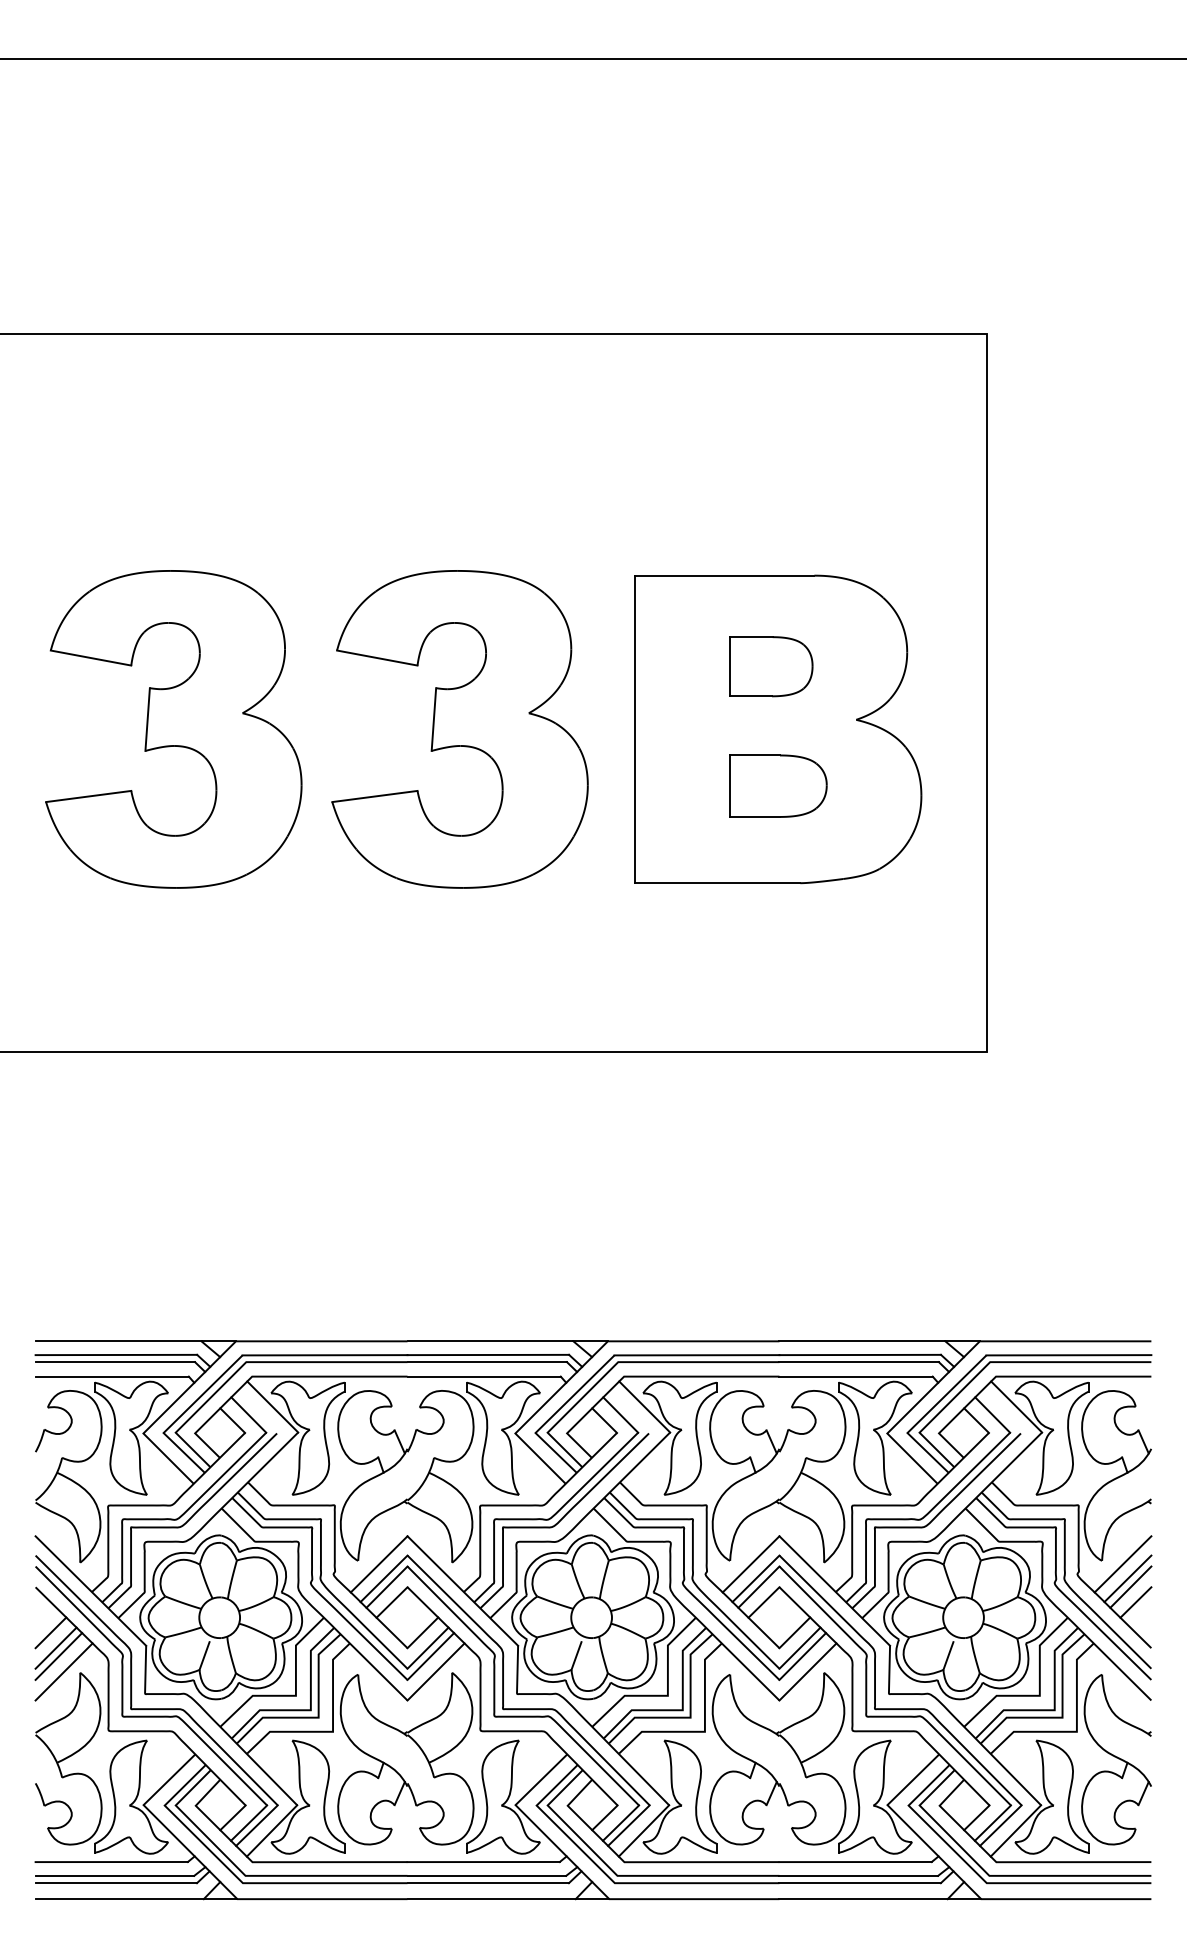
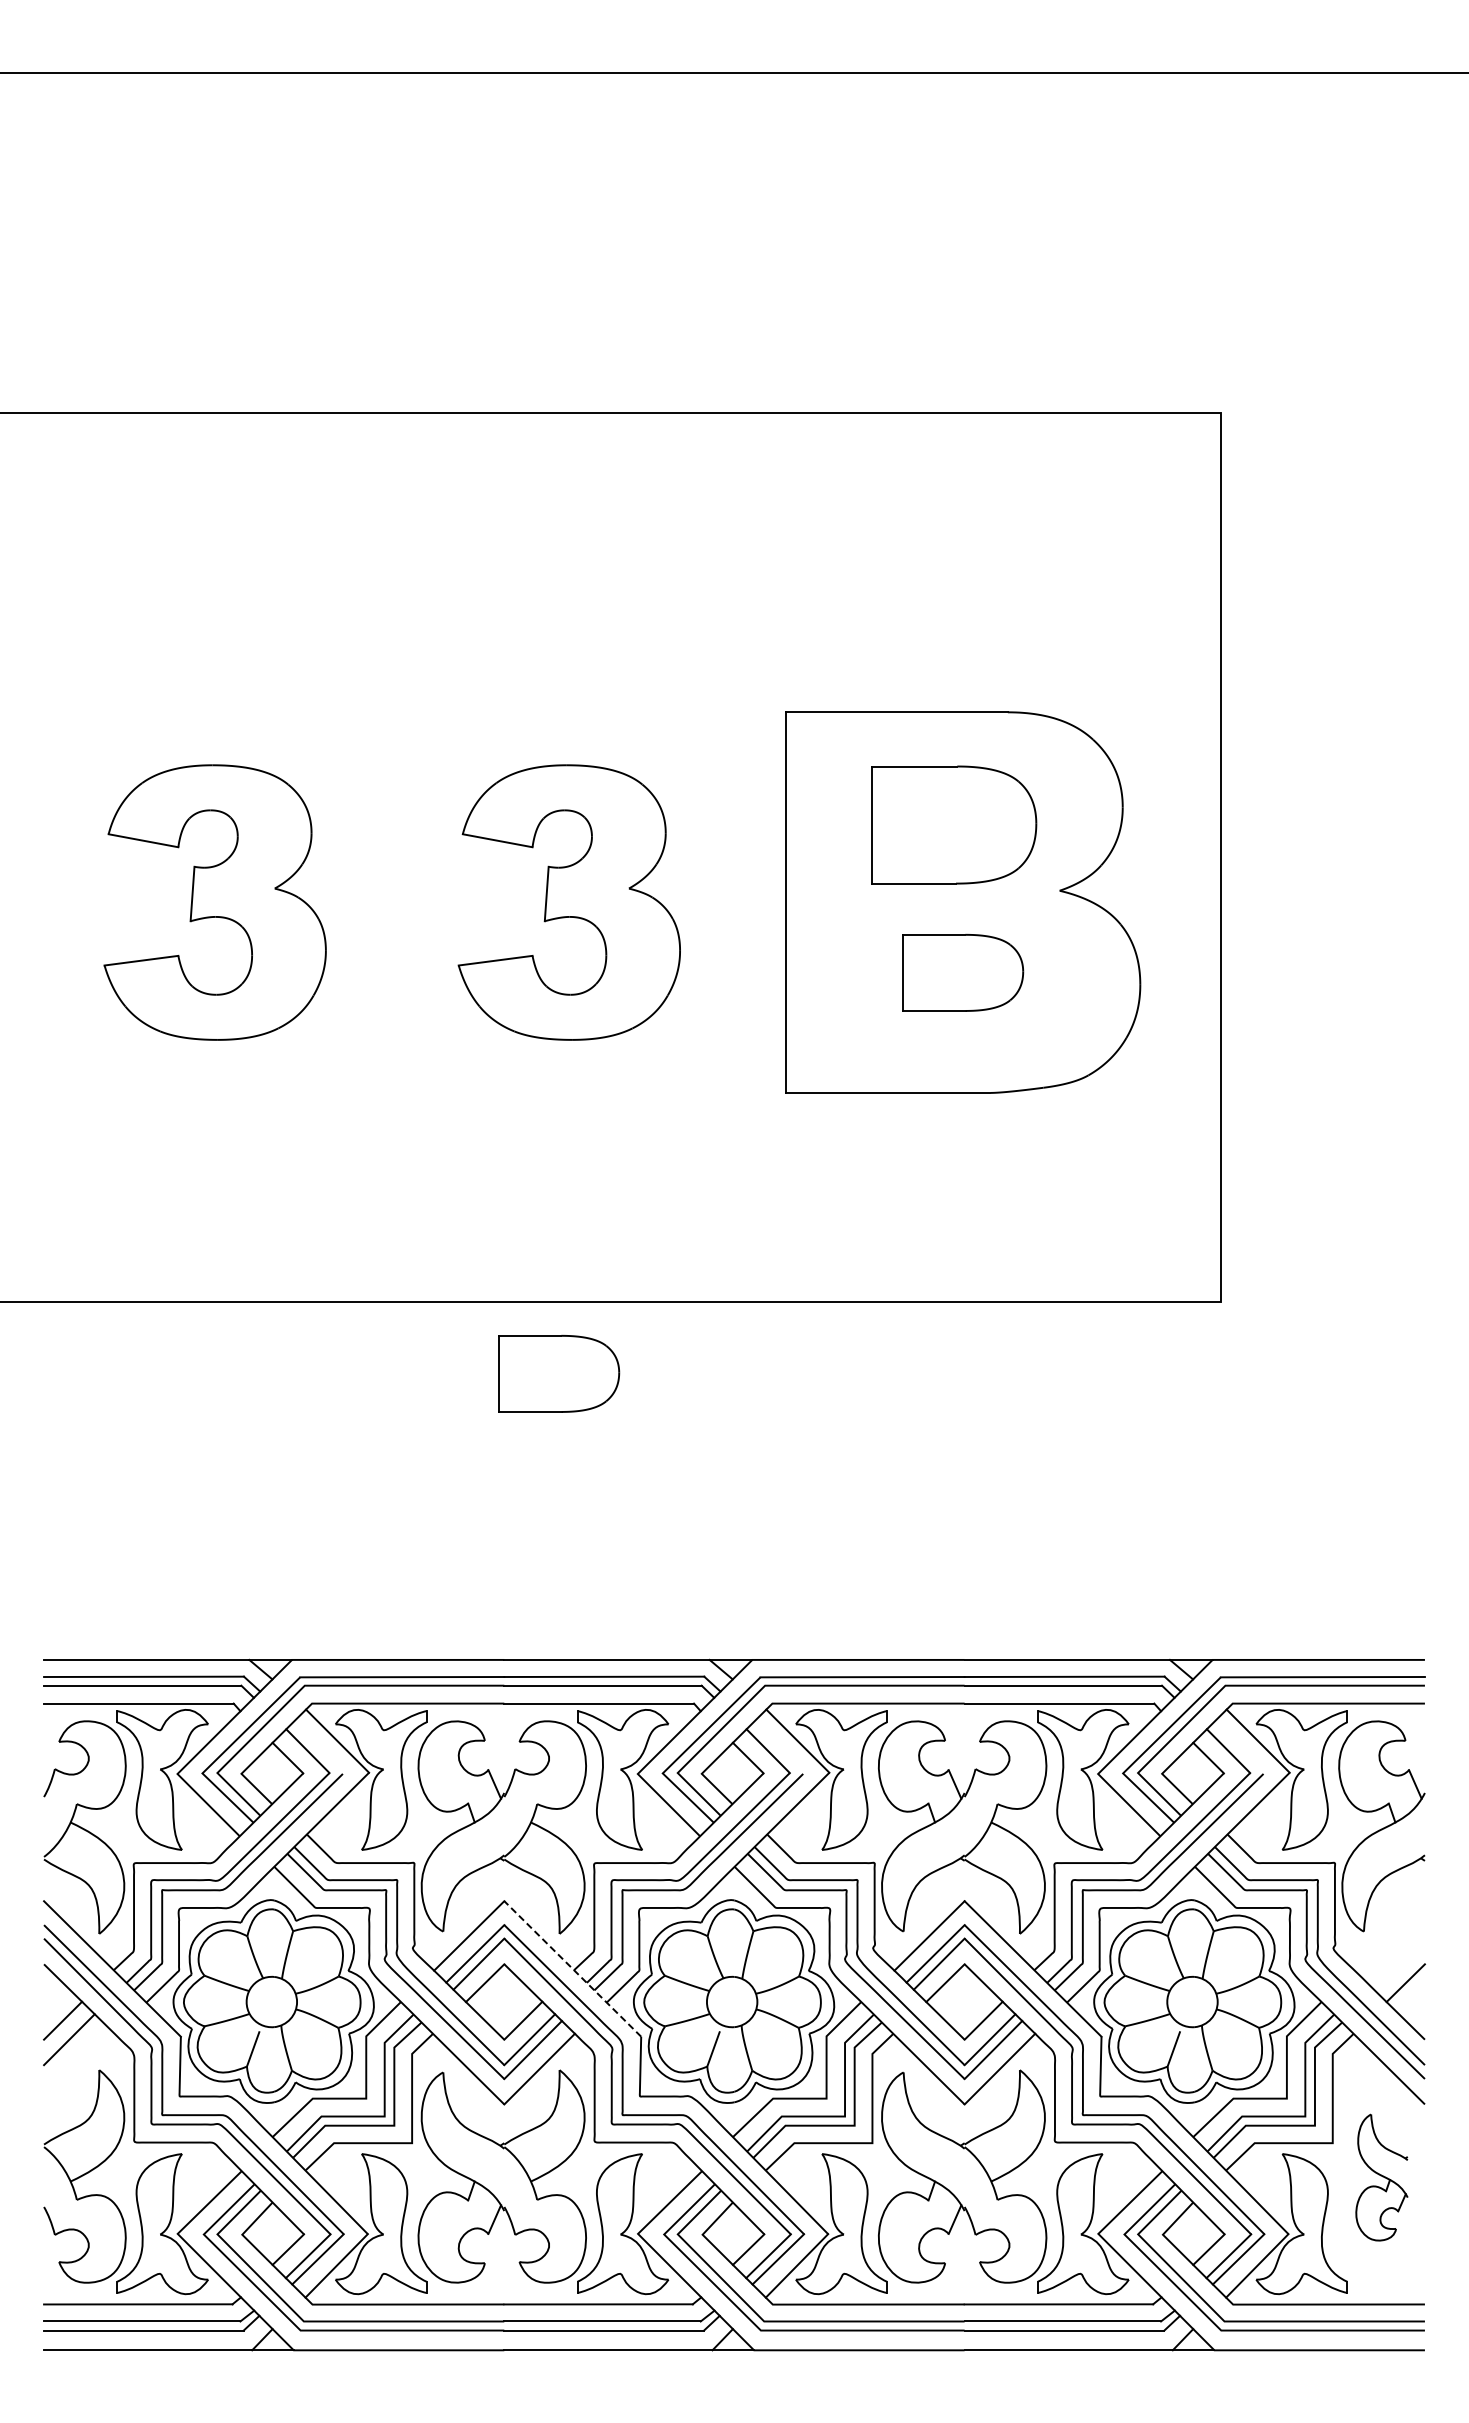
part: (771, 666) -> (954, 824), size x1.6
part: (174, 729) -> (215, 902), size x0.7
part: (460, 729) -> (569, 902), size x0.7
part: (452, 1109) -> (559, 1373), added
line: (1122, 1563) -> (1389, 1935), removed
line: (1127, 1578) -> (1395, 1953), removed
line: (1130, 1586) -> (1399, 1963), removed
line: (462, 1590) -> (572, 1968), solid -> dashed
line: (58, 1656) -> (72, 2050), removed
line: (64, 1671) -> (79, 2068), removed
part: (1116, 1759) -> (1381, 2177), size x0.6

